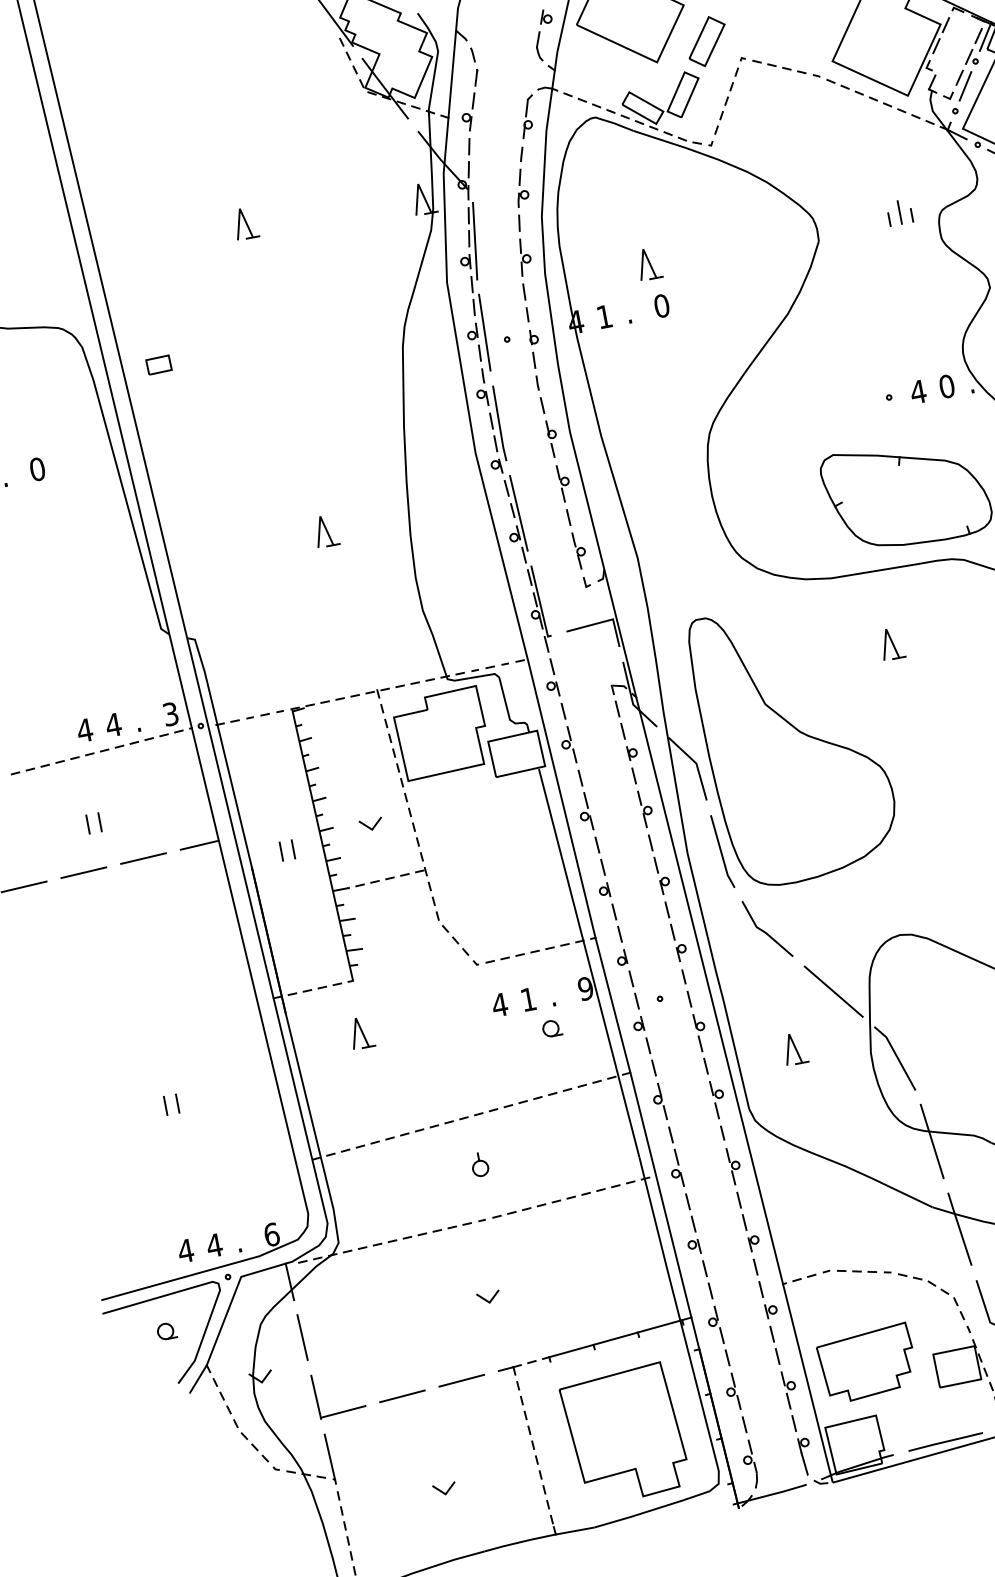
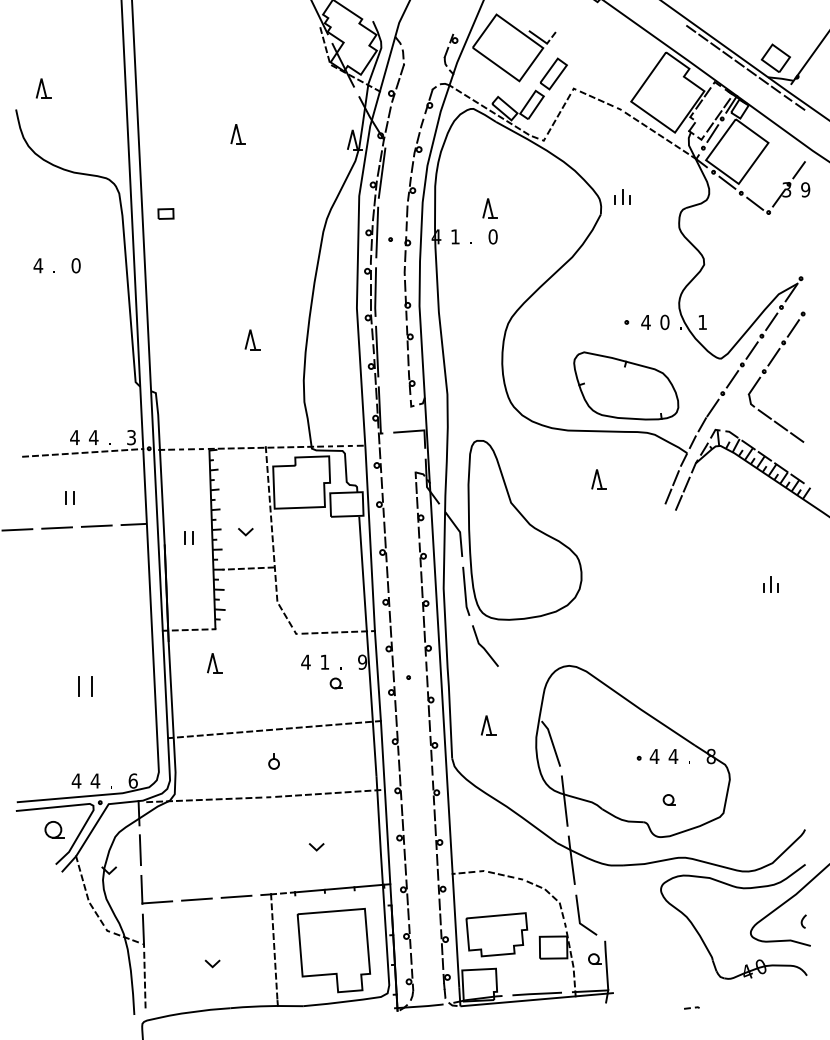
part: (899, 211) -> (622, 196), moved
line: (832, 991) -> (519, 693), removed
part: (170, 1103) -> (84, 685), size x1.6
line: (488, 1299) -> (316, 848), moved
part: (166, 1330) -> (54, 829), size x1.6

